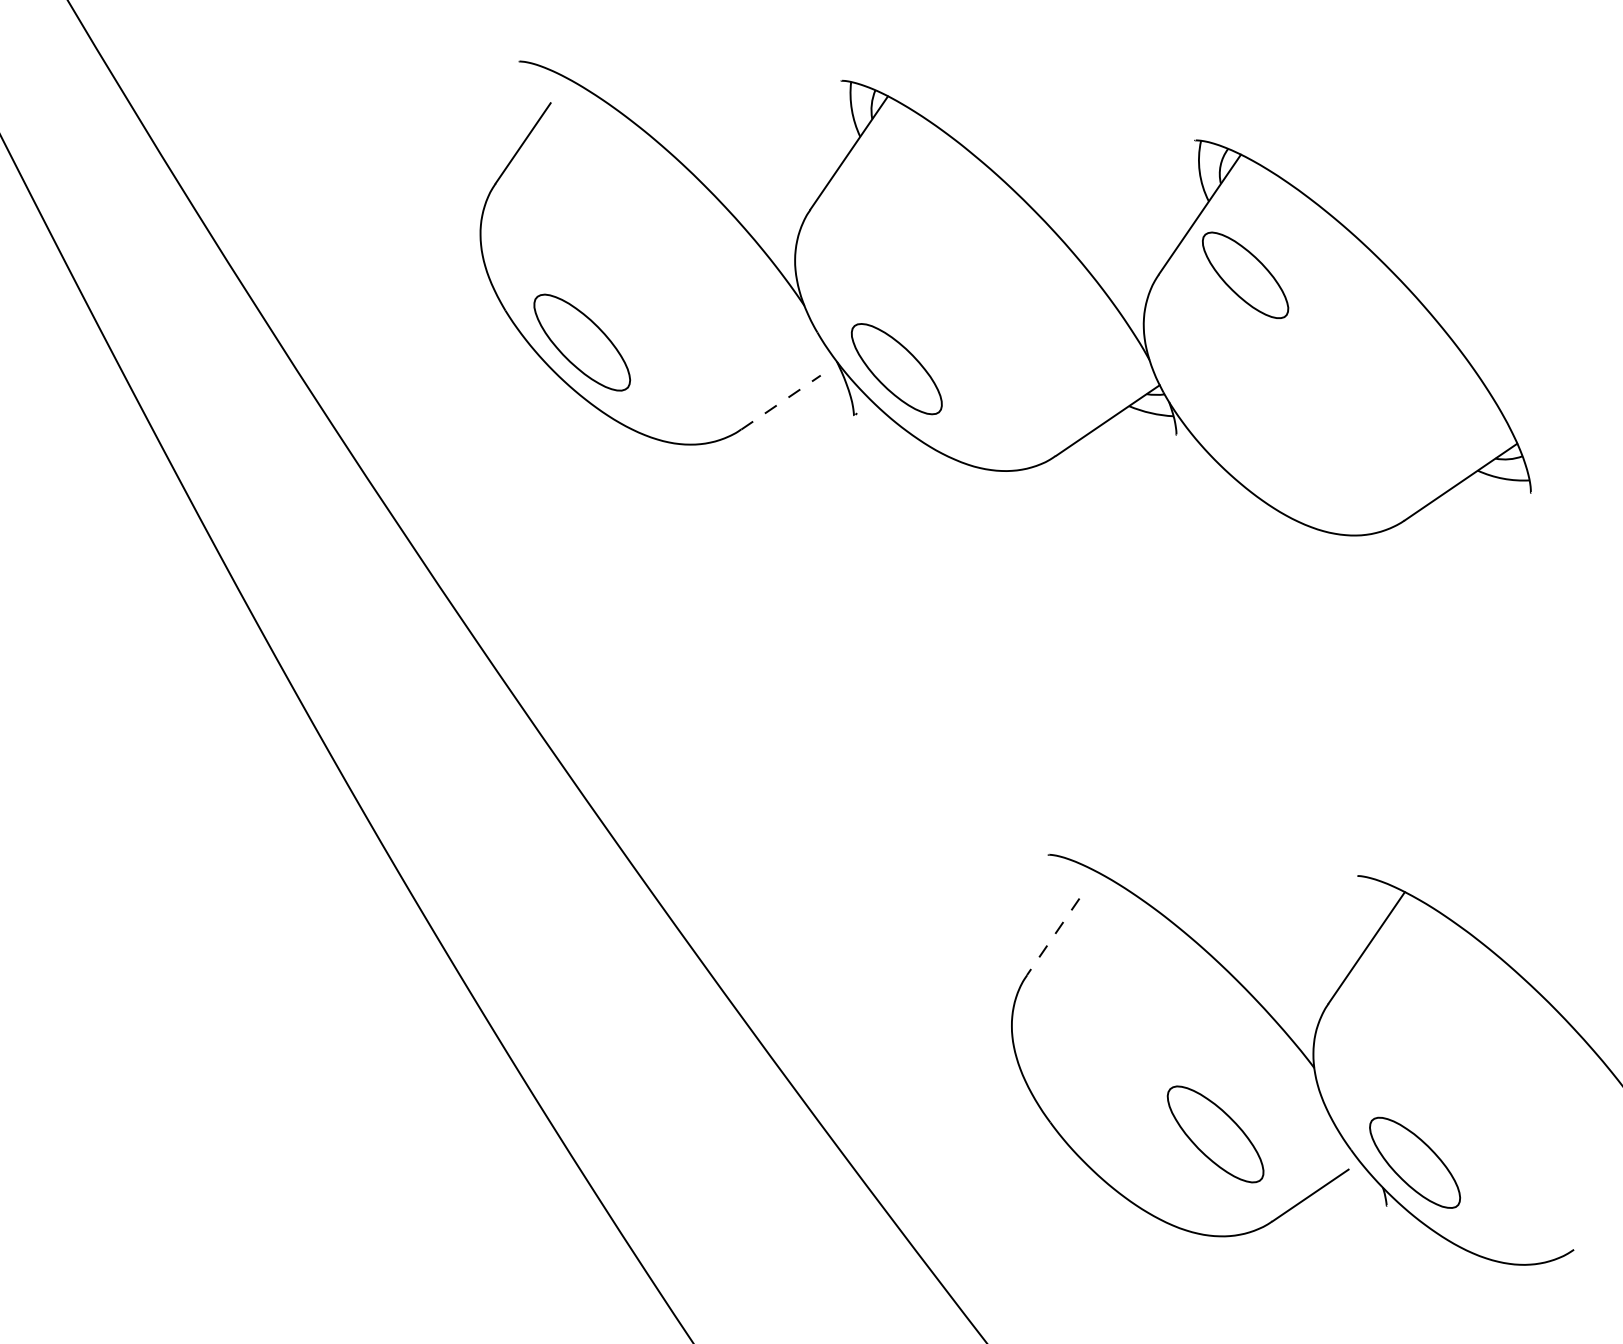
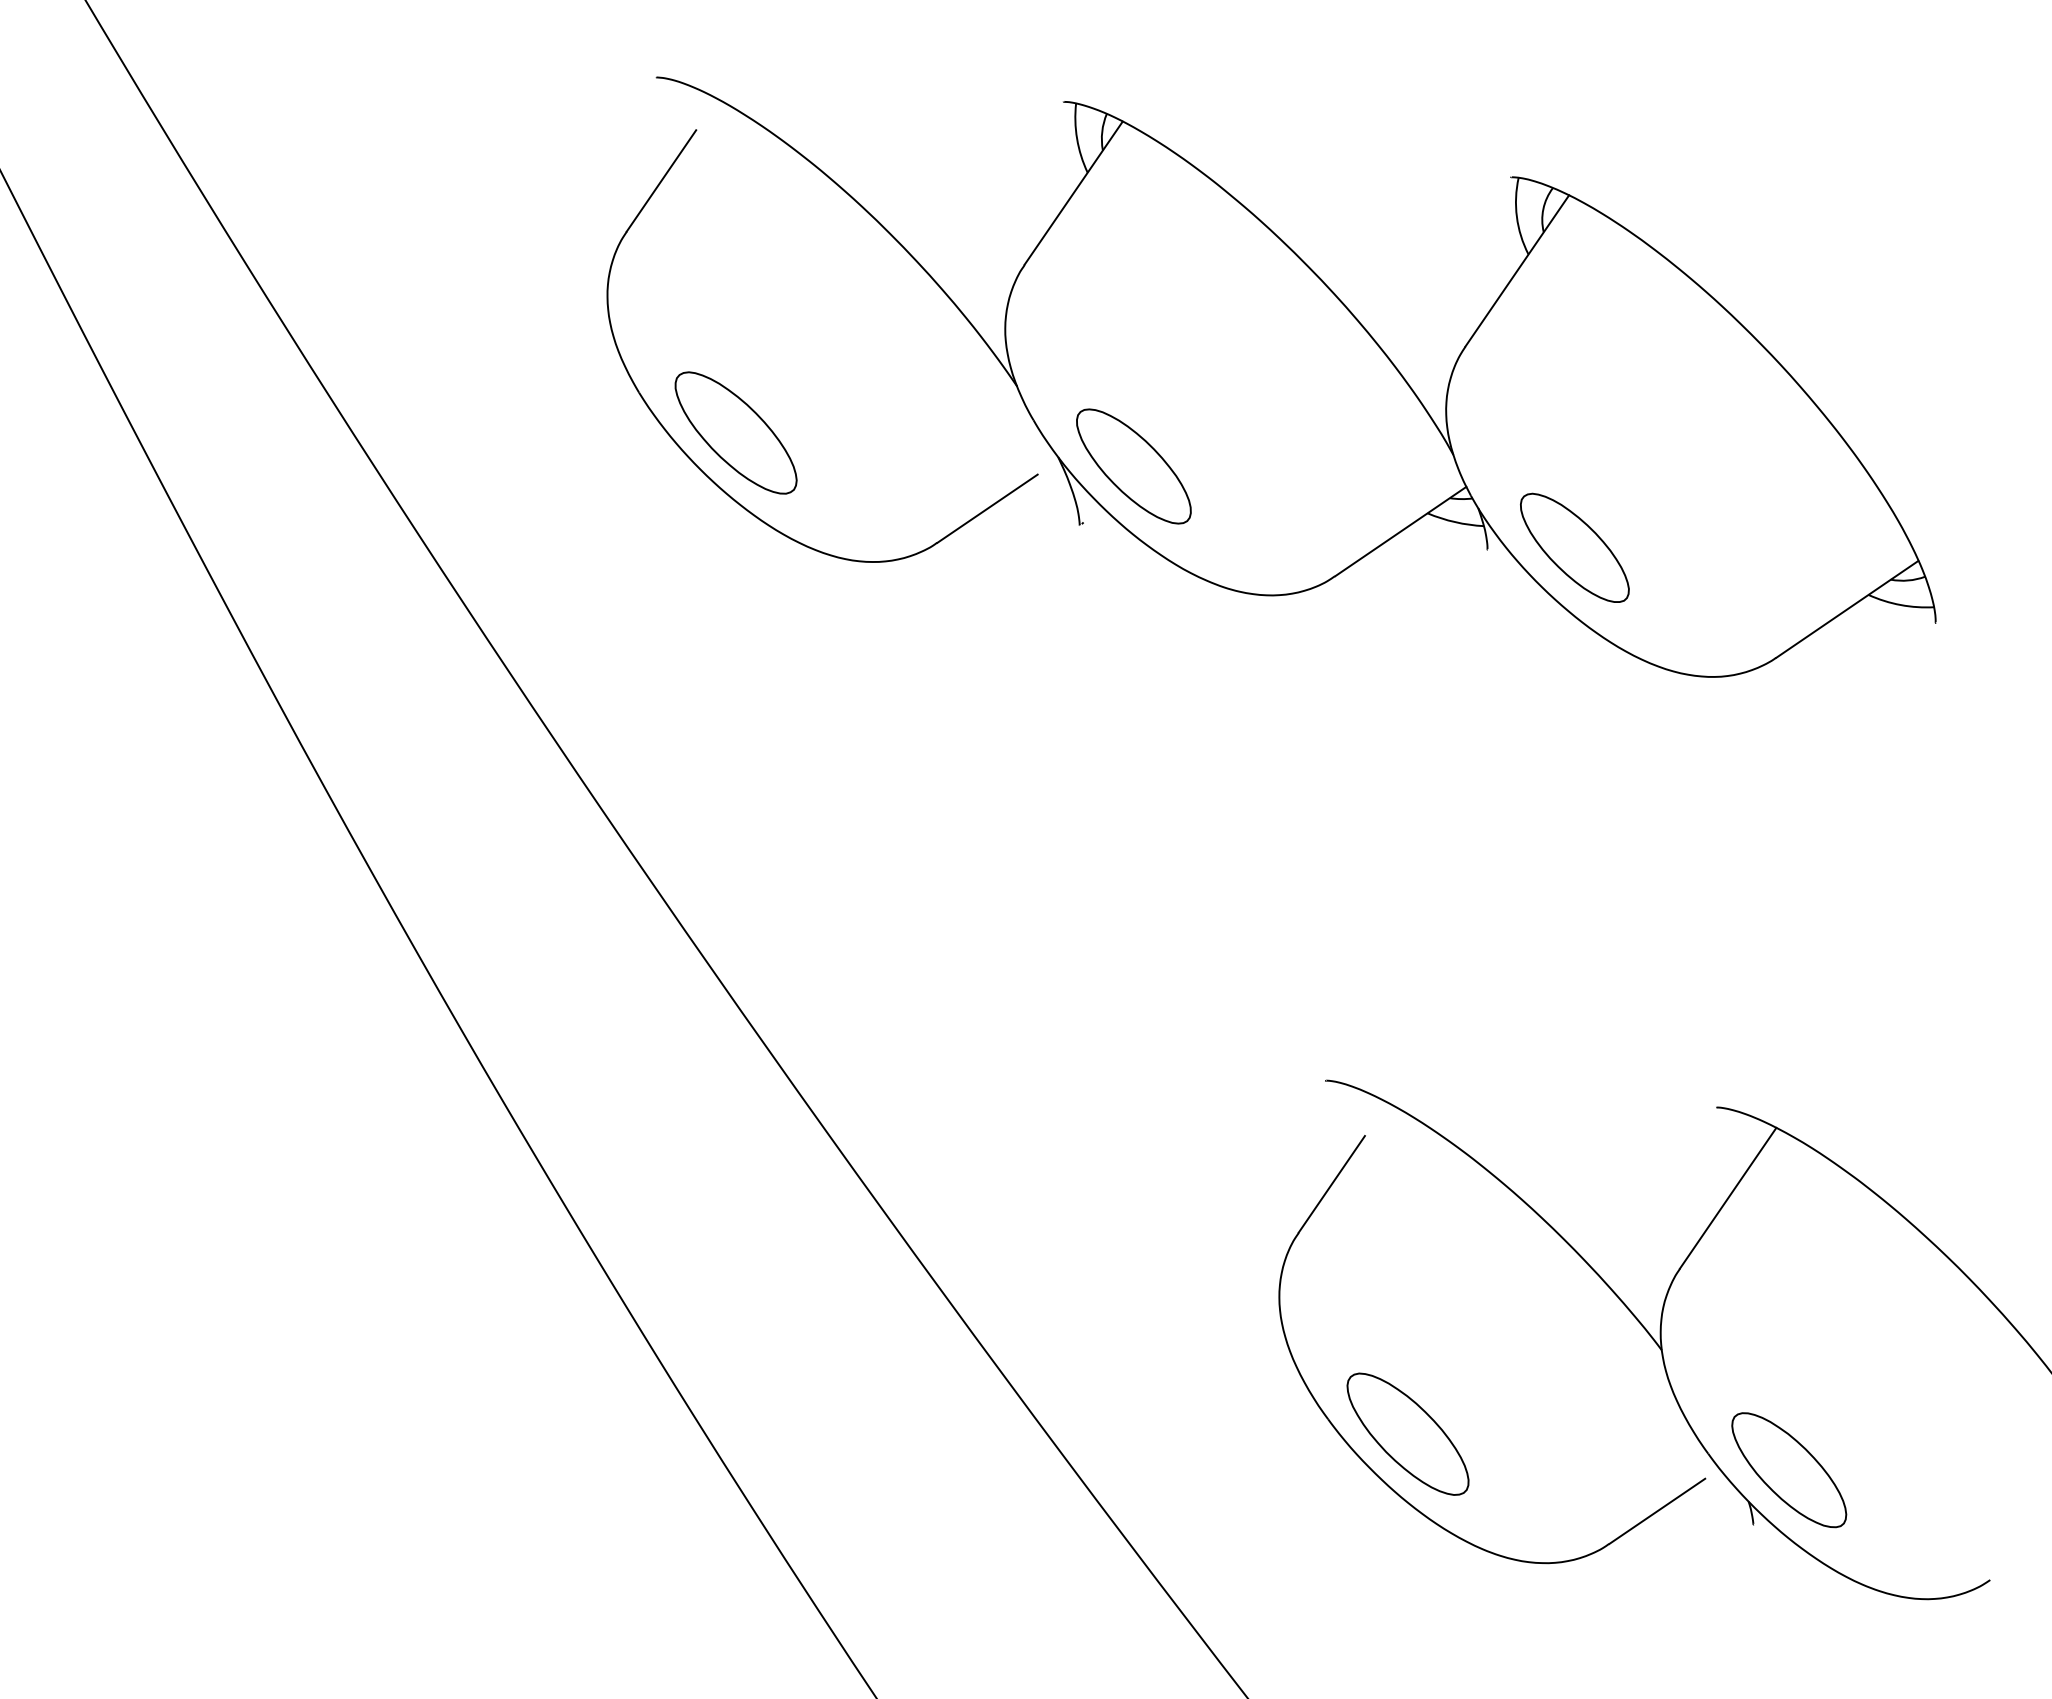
part: (1245, 275) -> (1574, 547), moved
line: (781, 402) -> (987, 508), dashed -> solid
line: (1053, 936) -> (1331, 1184), dashed -> solid
part: (1215, 1133) -> (1407, 1433), moved

